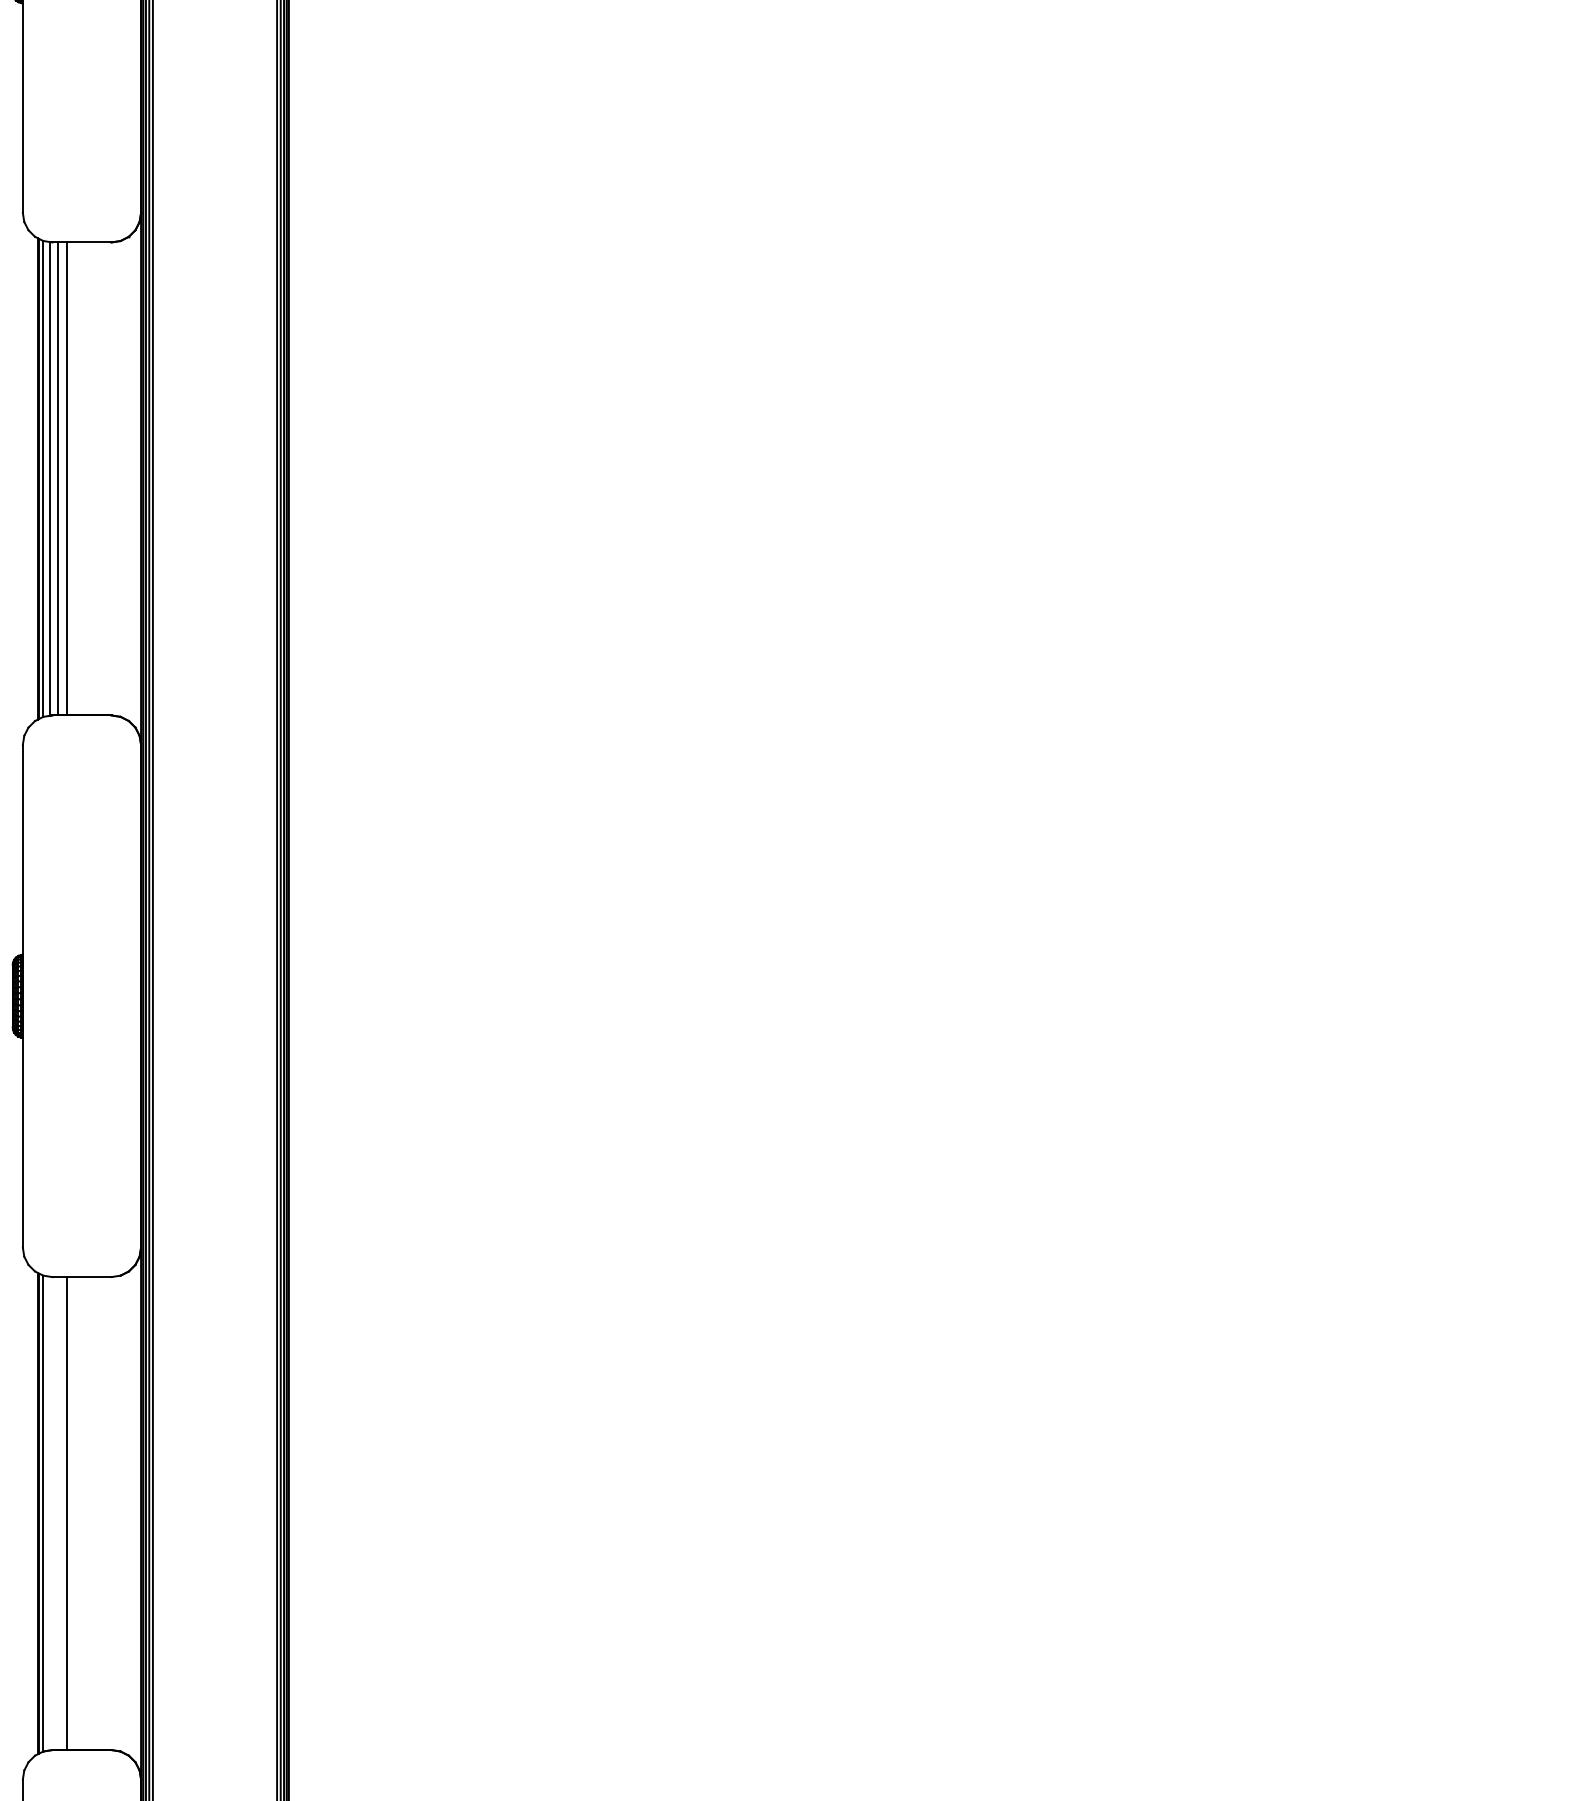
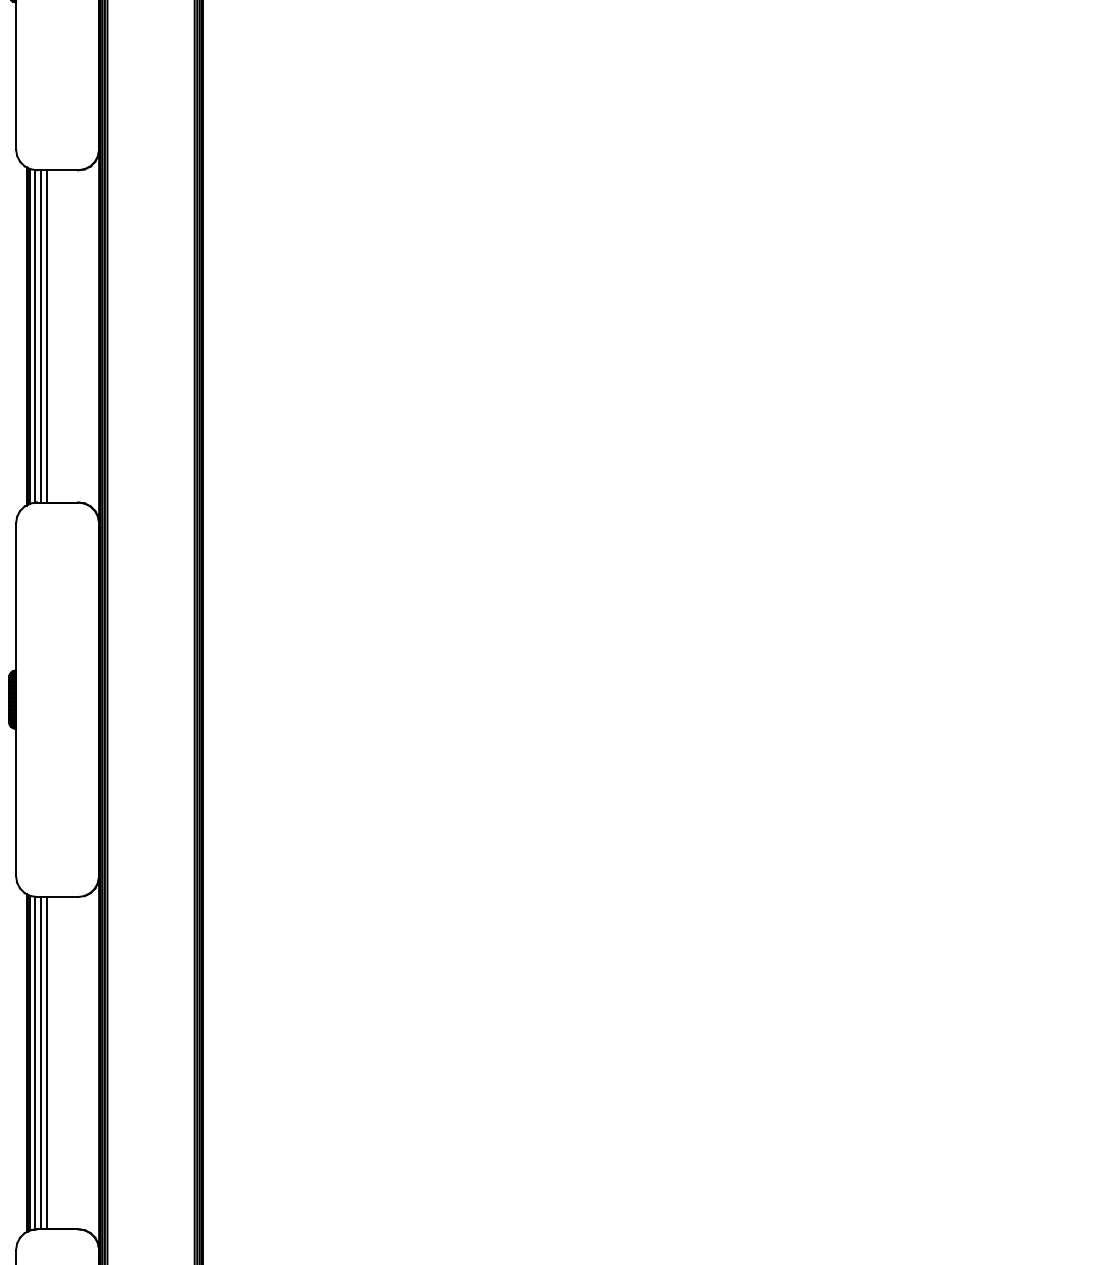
line: (49, 1513) -> (34, 1063), added
line: (58, 1513) -> (41, 1063), added

